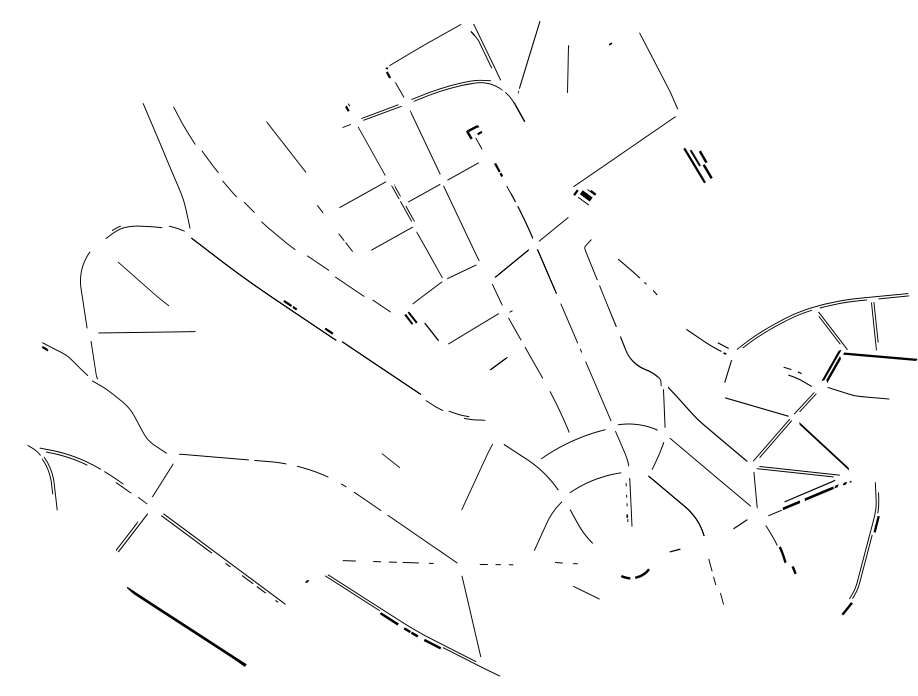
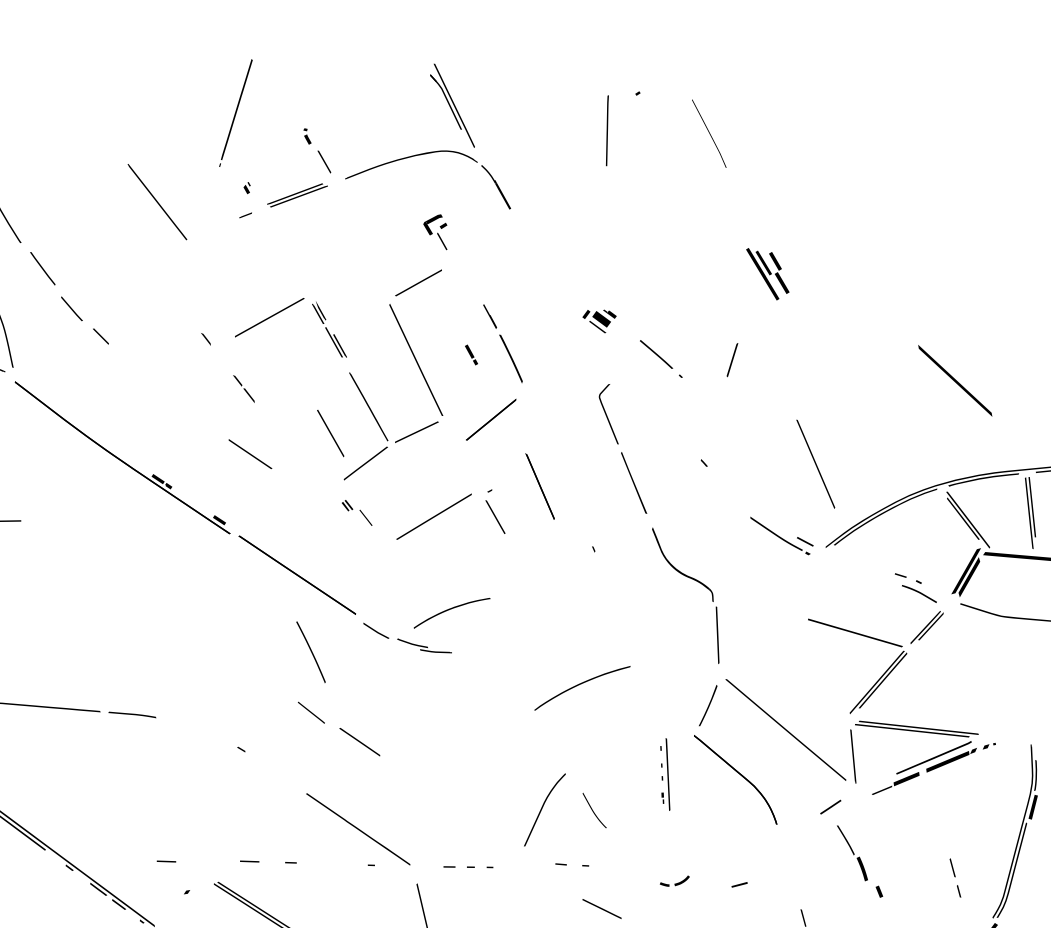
fill: (424, 45) -> (361, 95), removed
line: (529, 57) -> (236, 113), moved
line: (567, 68) -> (606, 129), moved
part: (658, 70) -> (709, 132), size x0.6
fill: (451, 89) -> (401, 161), removed
fill: (424, 142) -> (361, 239), removed
line: (286, 146) -> (157, 201), moved
fill: (371, 150) -> (282, 251), removed
fill: (624, 151) -> (658, 253), removed
line: (498, 169) -> (471, 354), moved
fill: (423, 192) -> (359, 314), removed
fill: (553, 228) -> (553, 367), removed
fill: (278, 235) -> (144, 378), removed
fill: (392, 238) -> (313, 382), removed
line: (317, 262) -> (202, 418), removed
line: (546, 271) -> (539, 486), moved
part: (632, 271) -> (661, 358), moved
line: (497, 294) -> (469, 465), removed
line: (381, 305) -> (297, 482), removed
fill: (569, 323) -> (576, 508), removed
part: (421, 325) -> (356, 511), size x0.6
line: (533, 362) -> (330, 433), moved
line: (498, 363) -> (471, 568), removed
line: (727, 371) -> (731, 360), moved
line: (598, 391) -> (816, 464), moved
part: (559, 411) -> (310, 651), moved
fill: (707, 423) -> (781, 657), removed
fill: (637, 426) -> (677, 661), removed
line: (823, 445) -> (954, 379), moved
fill: (621, 448) -> (654, 694), removed
part: (530, 467) -> (518, 722), removed
part: (312, 471) -> (194, 728), removed
fill: (477, 476) -> (440, 736), removed
part: (595, 482) -> (452, 612), moved
line: (367, 501) -> (359, 742), moved
part: (581, 526) -> (594, 810), size x0.7
part: (780, 549) -> (859, 861), moved
line: (674, 550) -> (738, 884), moved
line: (292, 560) -> (165, 861), added
part: (403, 562) -> (330, 864), removed
part: (712, 571) -> (955, 877), moved
part: (635, 573) -> (674, 880), size x0.7

